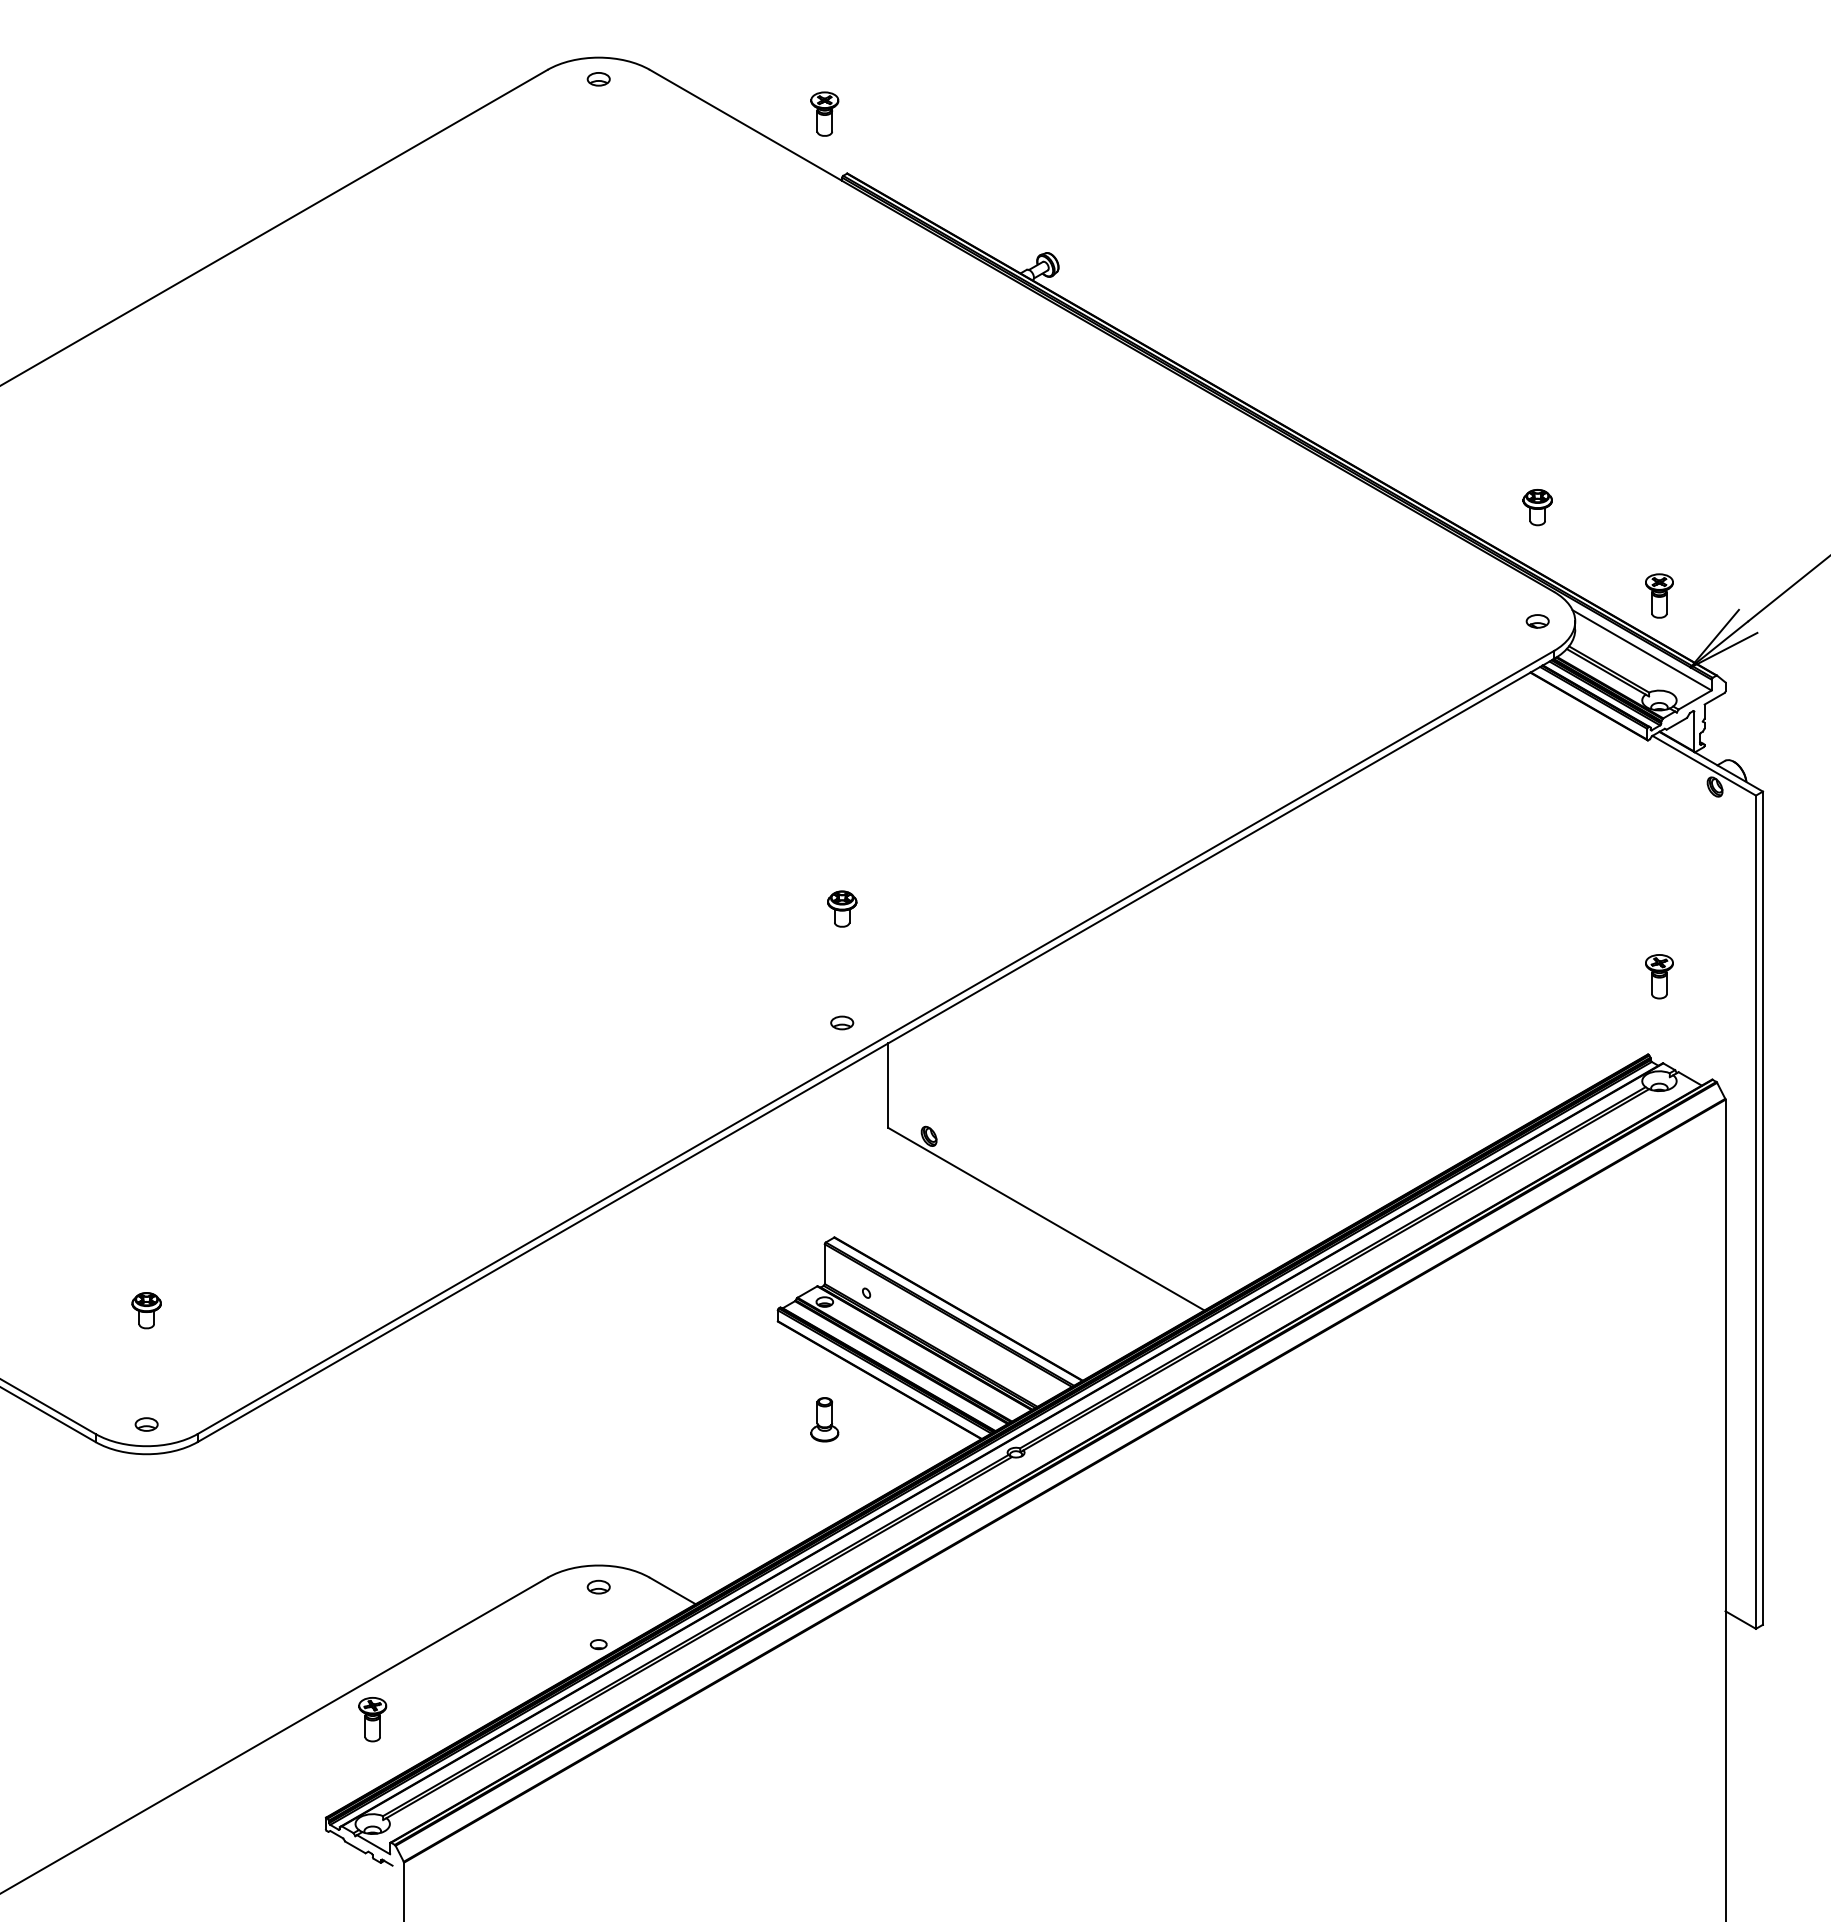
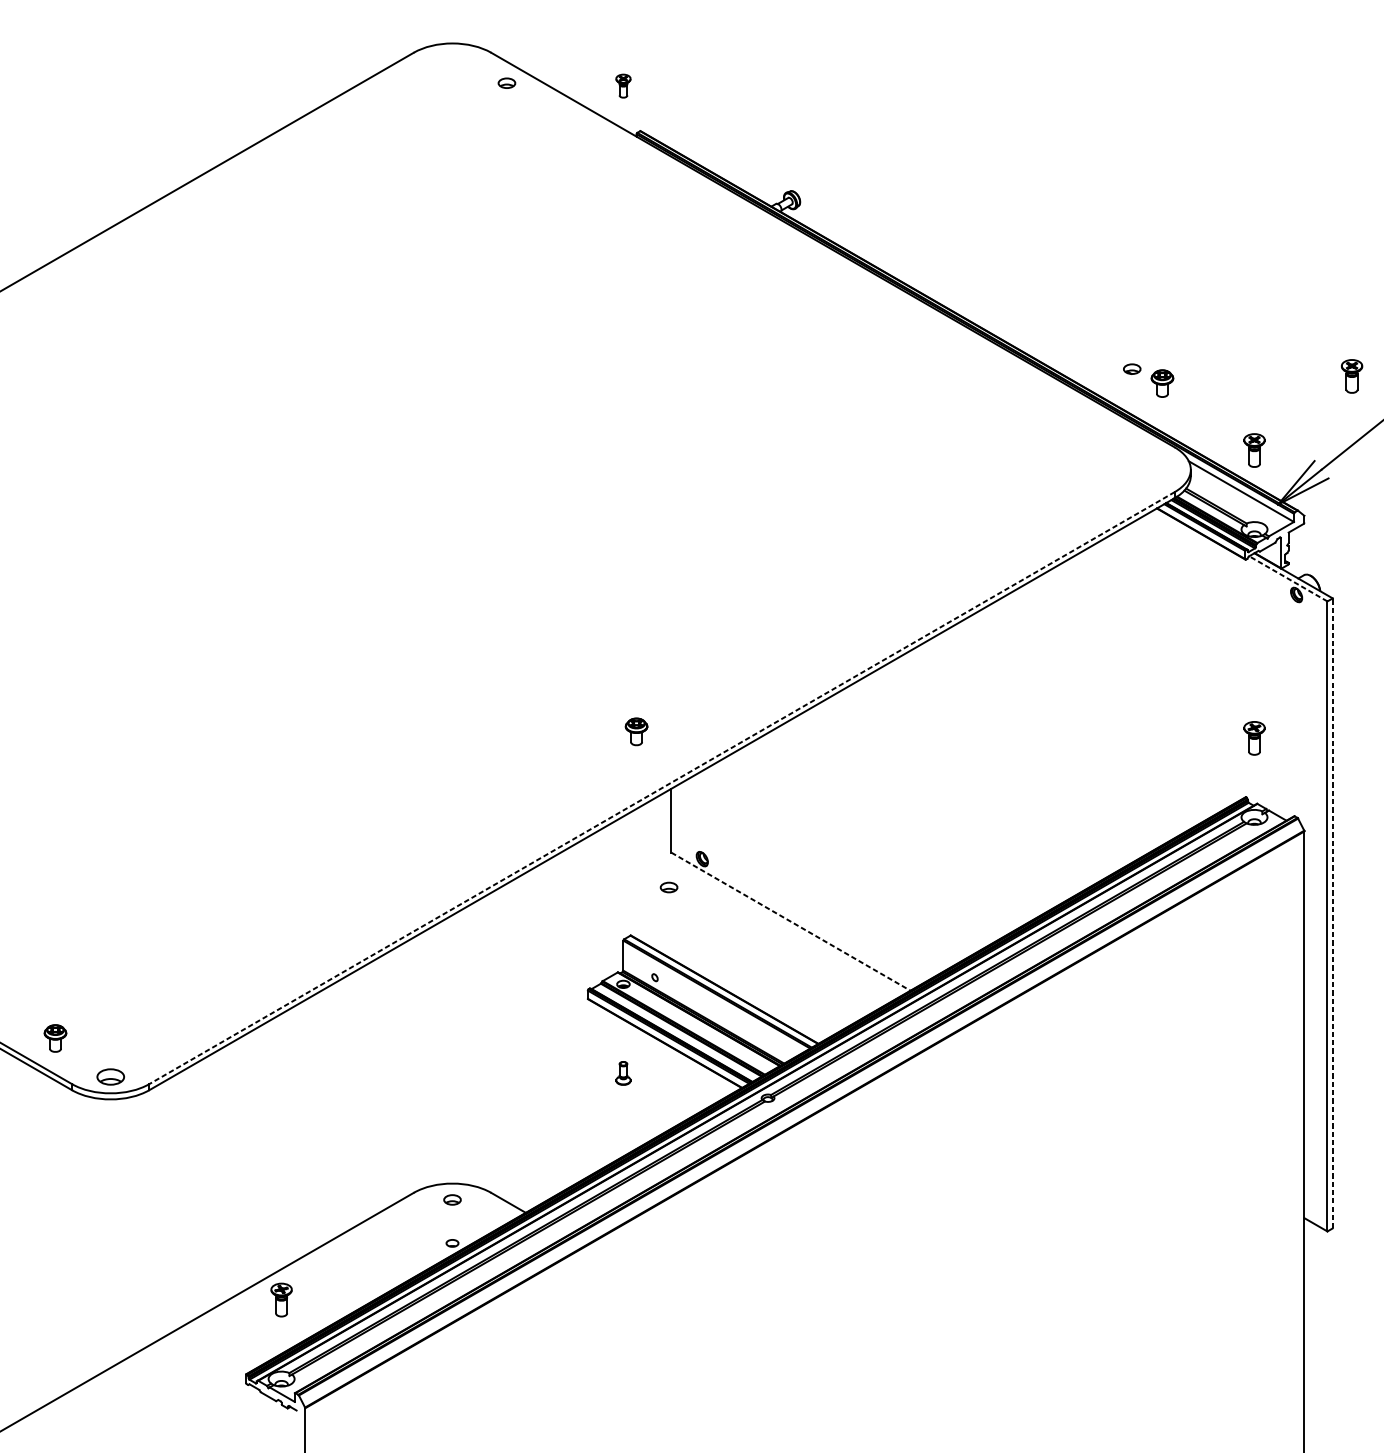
part: (598, 79) -> (506, 83), moved
part: (824, 113) -> (623, 85), size x0.7
part: (1788, 497) -> (1352, 376), added
part: (1537, 621) -> (1132, 369), moved
line: (1704, 765) -> (1288, 578), solid -> dashed
part: (842, 908) -> (636, 731), moved
part: (842, 1022) -> (669, 887), moved
line: (875, 1042) -> (661, 788), solid -> dashed
line: (1762, 1208) -> (1332, 913), solid -> dashed
line: (1046, 1219) -> (791, 921), solid -> dashed
part: (146, 1310) -> (55, 1038), moved
part: (824, 1419) -> (623, 1073), size x0.7
part: (146, 1424) -> (110, 1076), size x1.6

